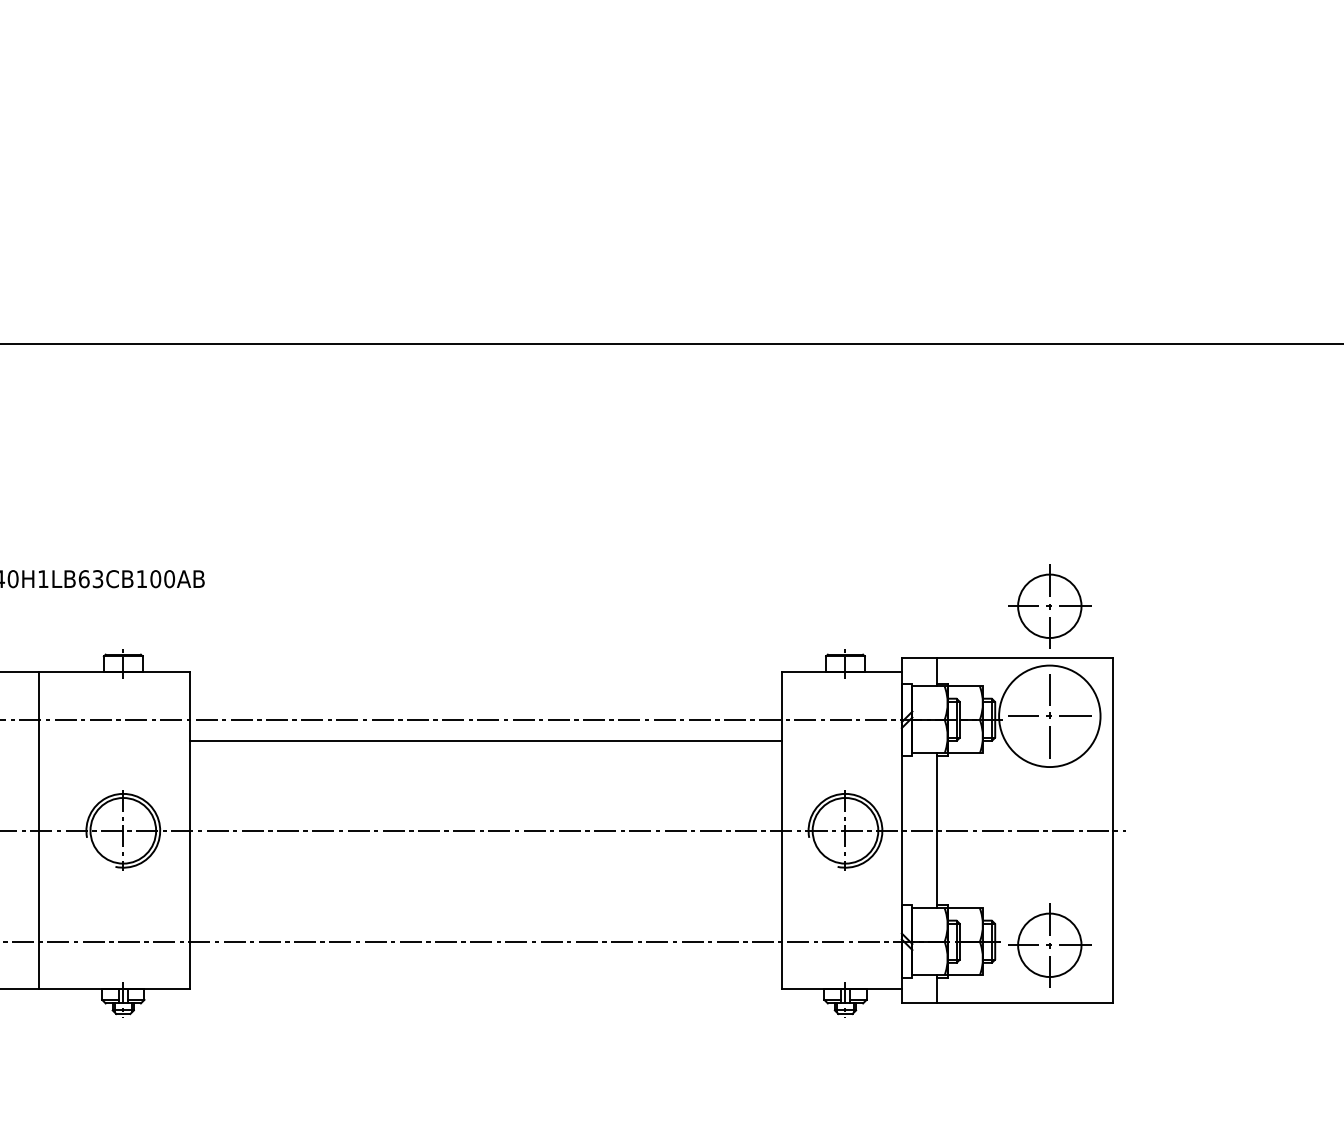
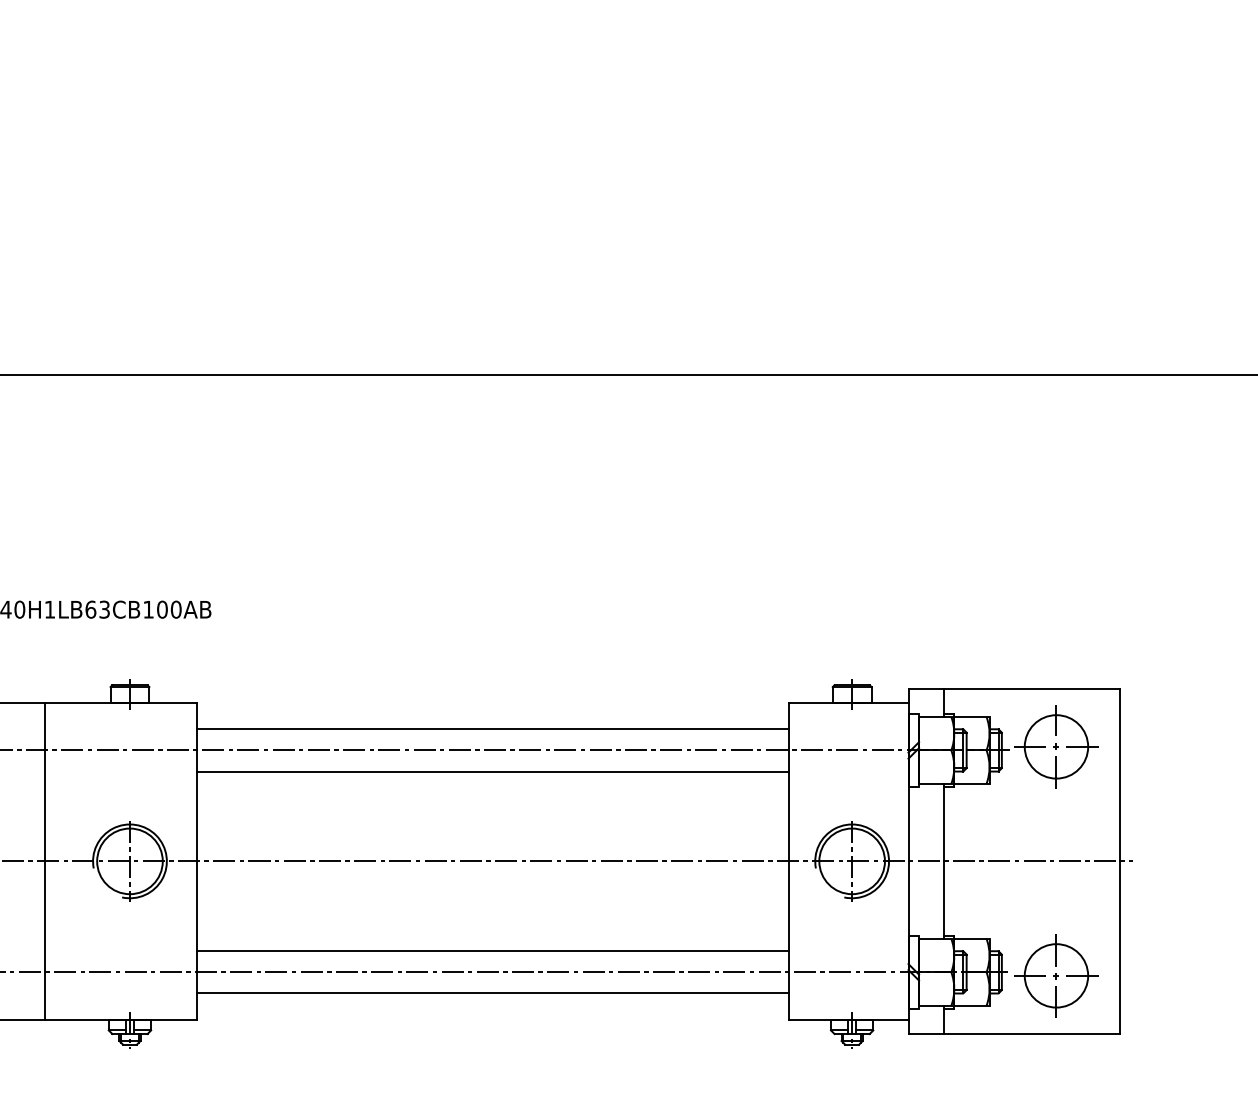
part: (1049, 606) -> (1056, 637), removed
line: (486, 698) -> (493, 729), added
circle: (1049, 716) -> (1056, 747), size x0.62
line: (486, 920) -> (493, 951), added
line: (486, 962) -> (493, 993), added

